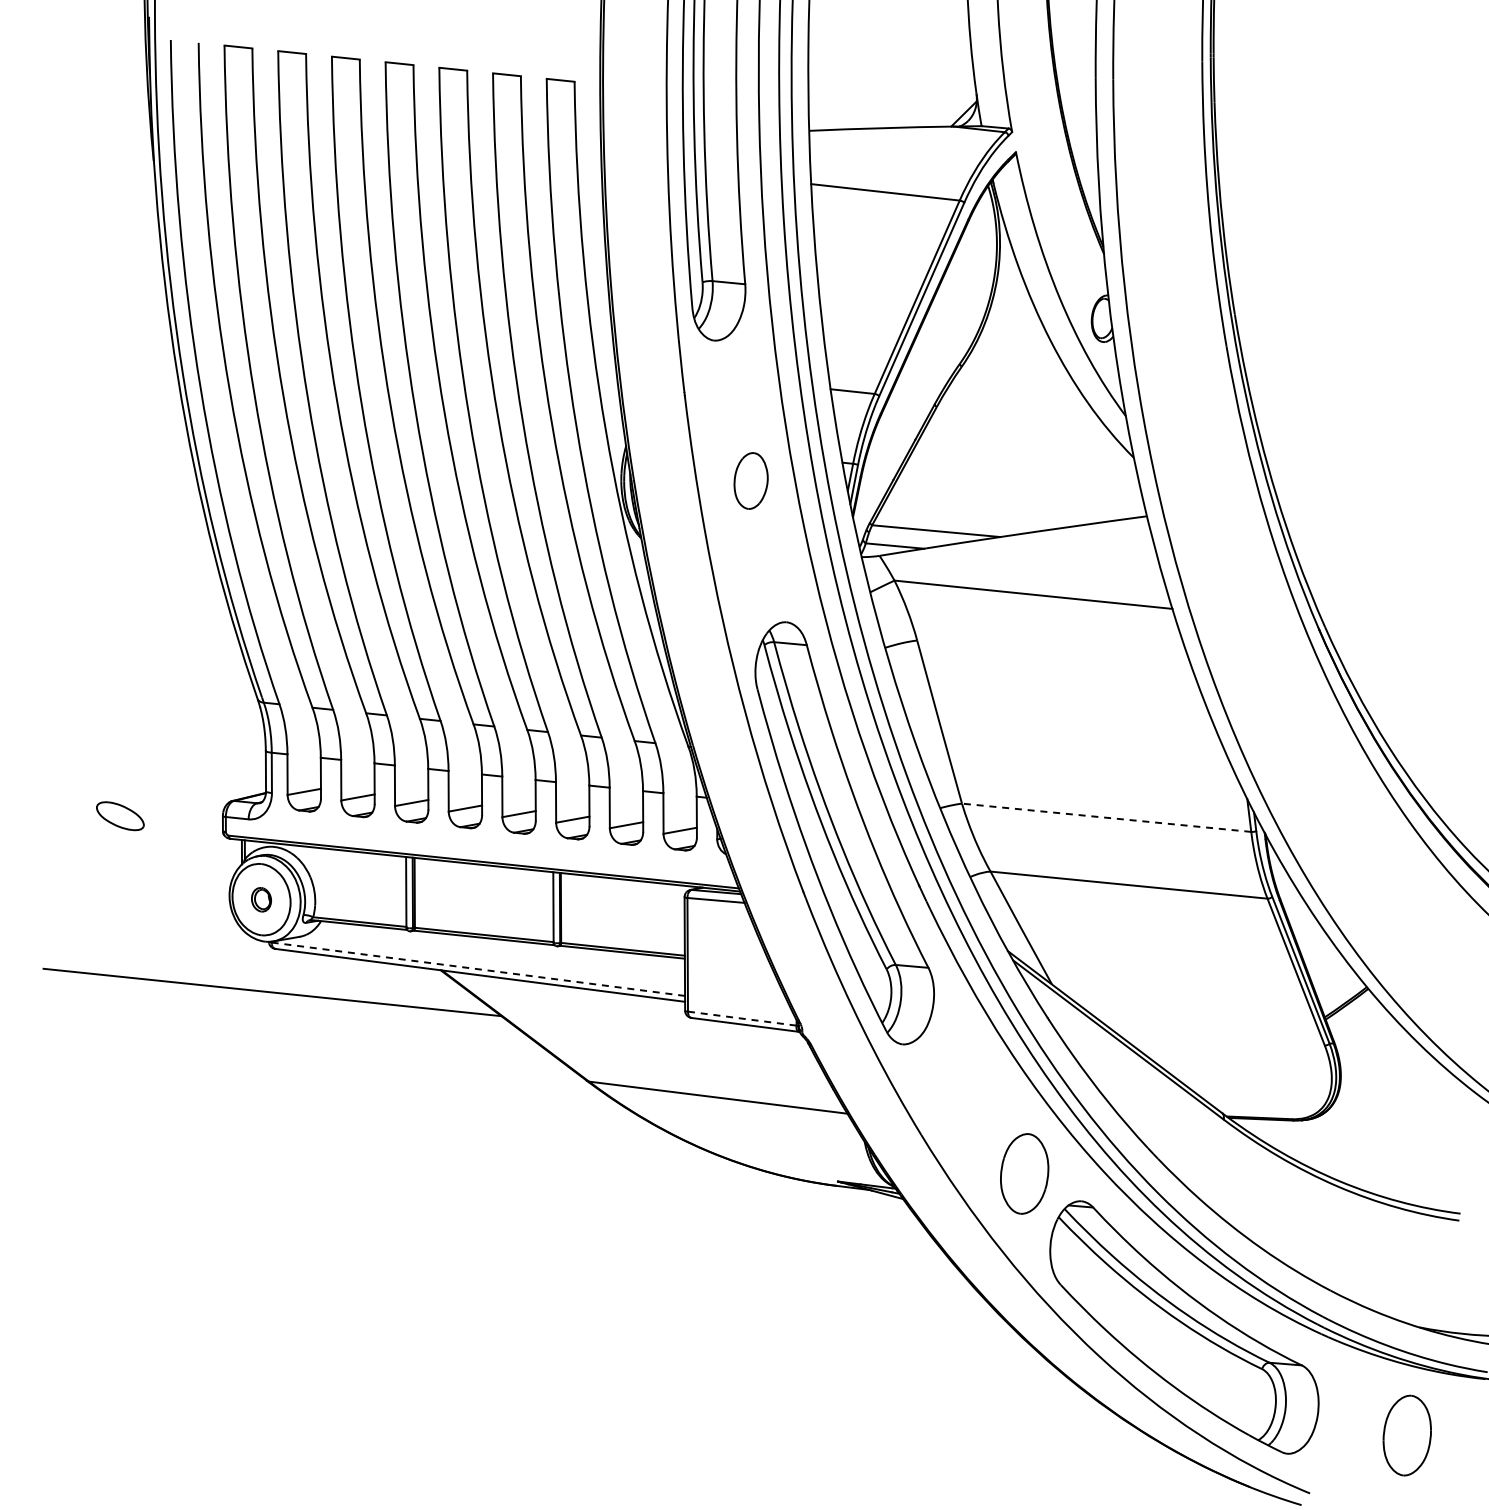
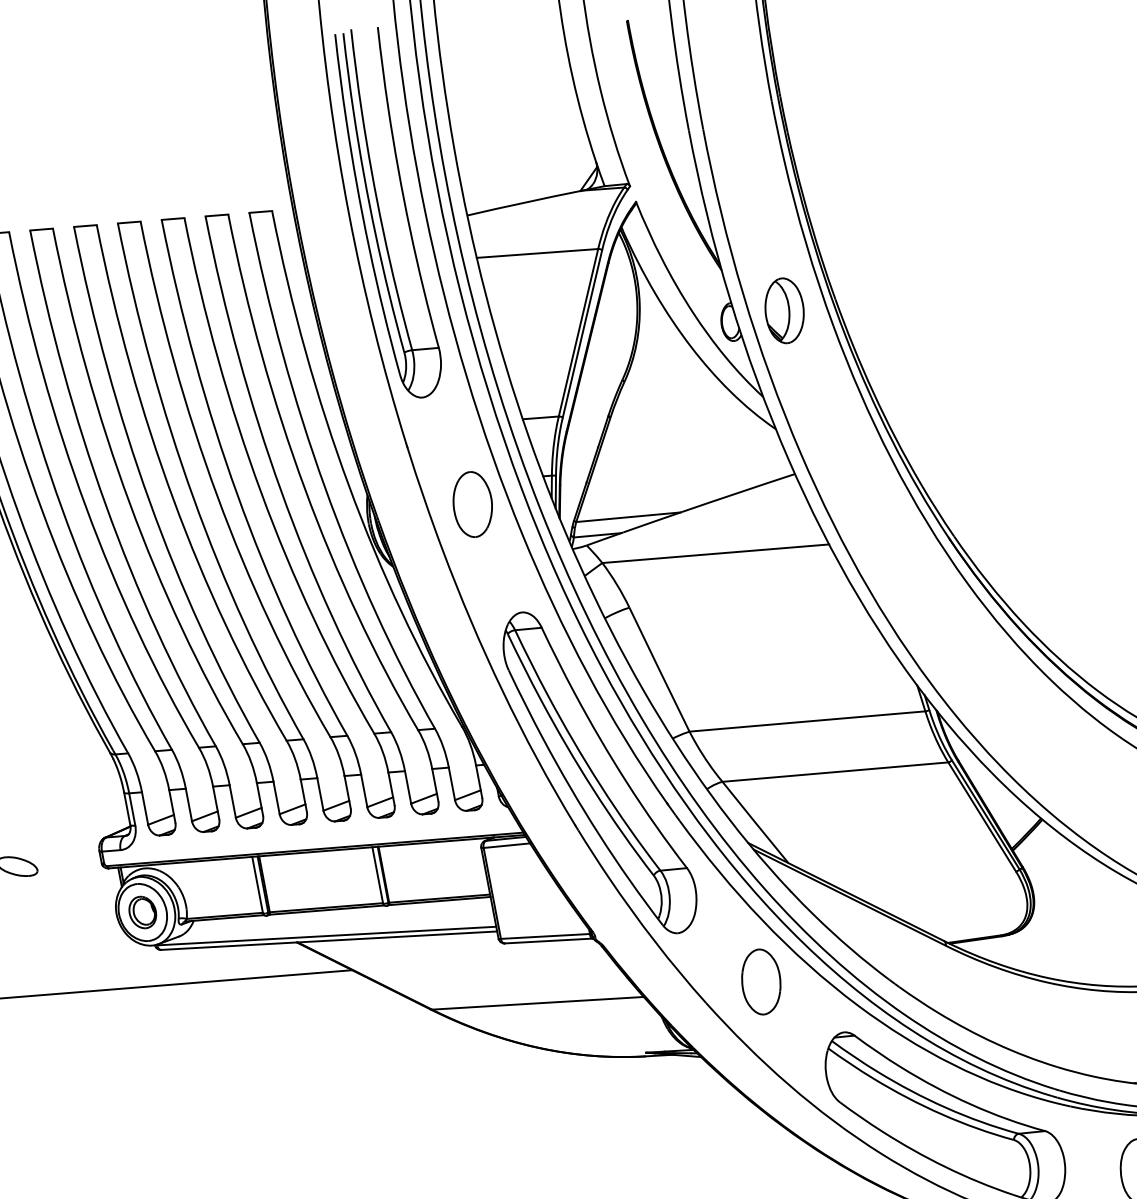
part: (1170, 316) -> (784, 310), added
part: (750, 480) -> (472, 504), size x1.43
line: (1106, 817) -> (807, 721), dashed -> solid
part: (261, 899) -> (142, 912), size x1.67
line: (477, 969) -> (326, 936), dashed -> solid
line: (742, 1018) -> (545, 936), dashed -> solid
part: (1024, 1173) -> (761, 981), moved

